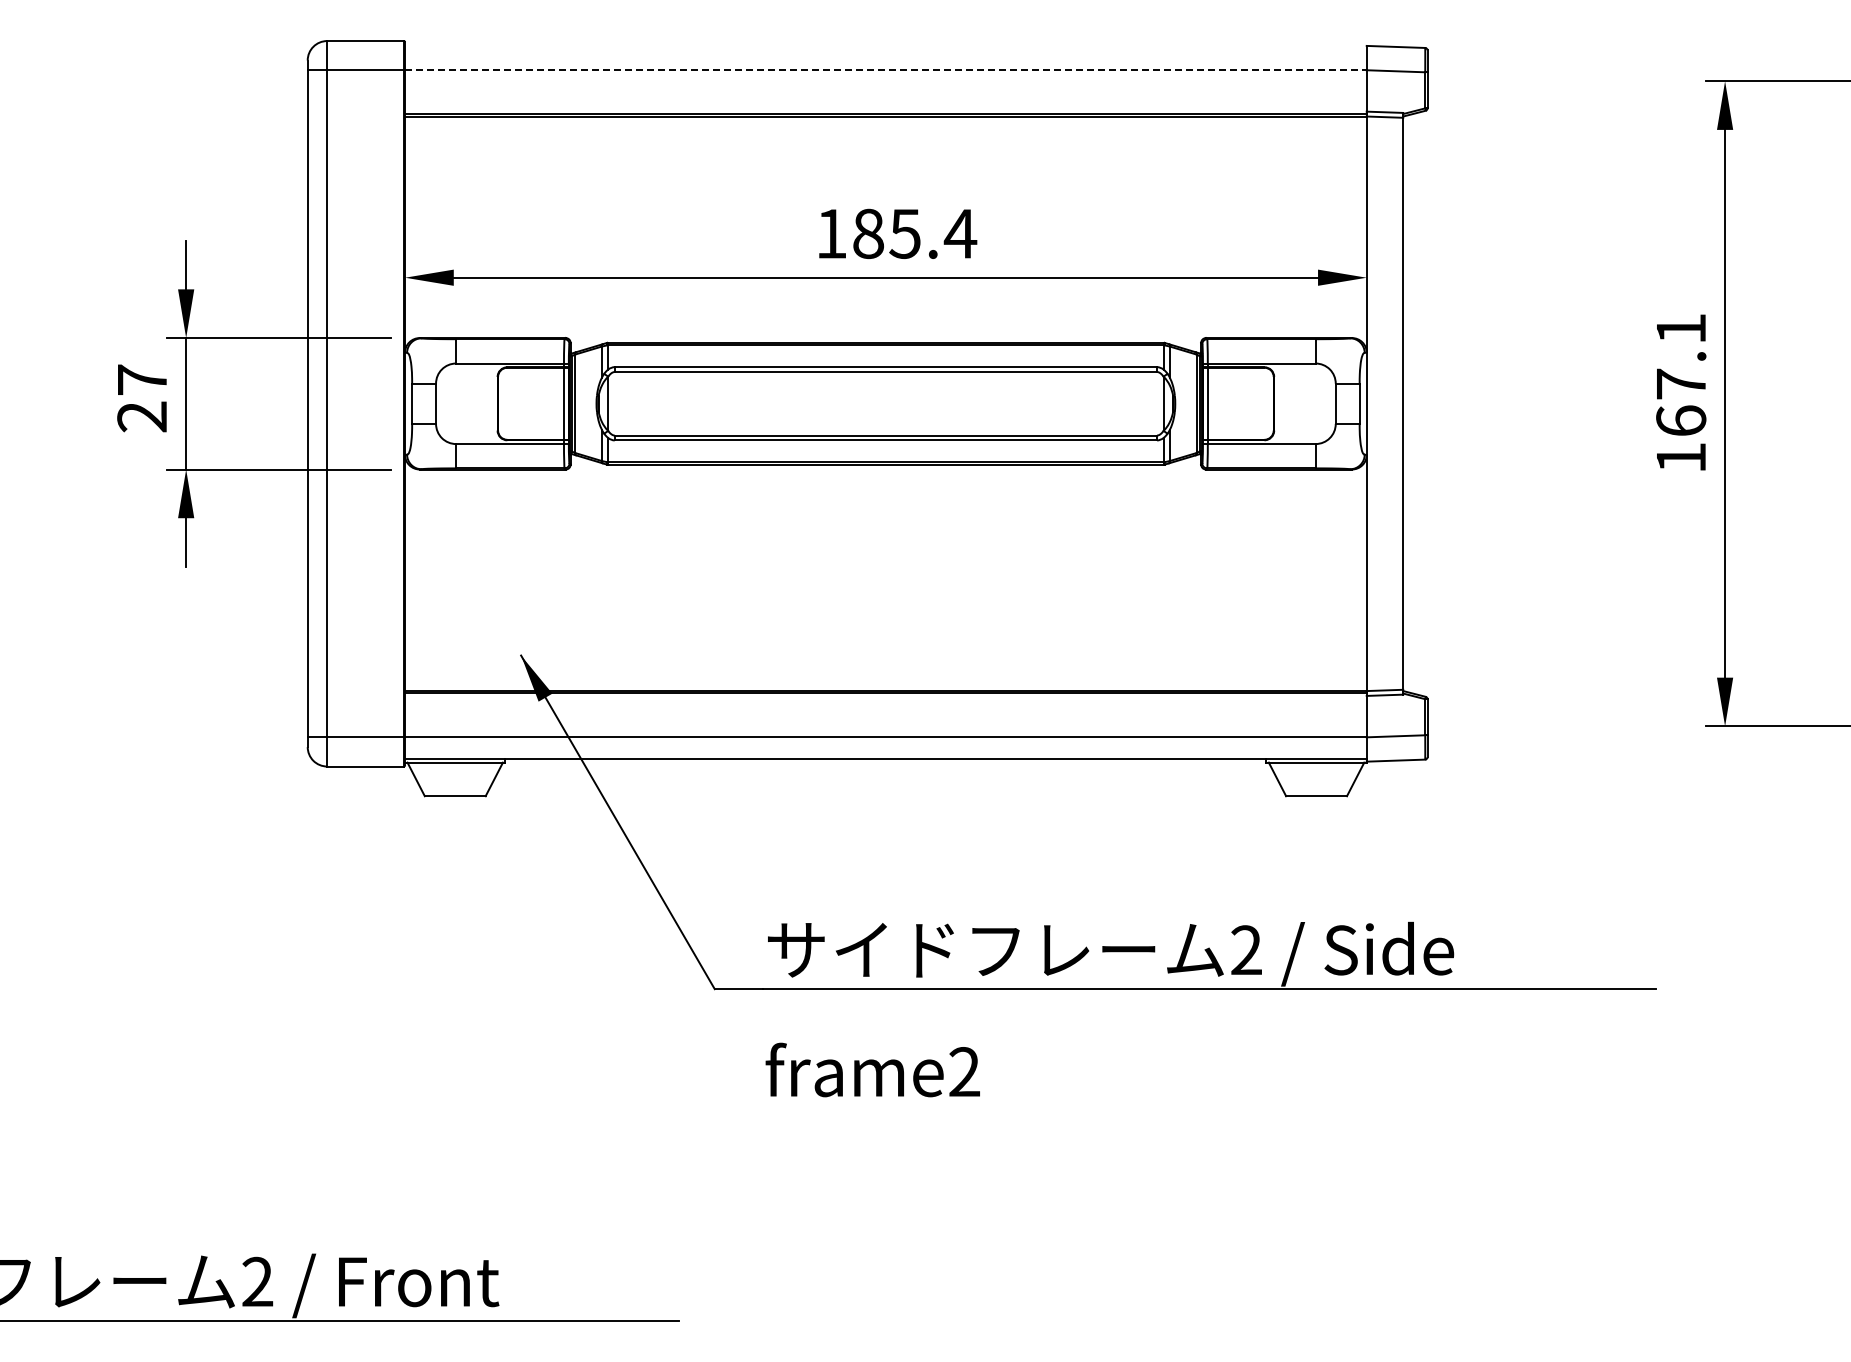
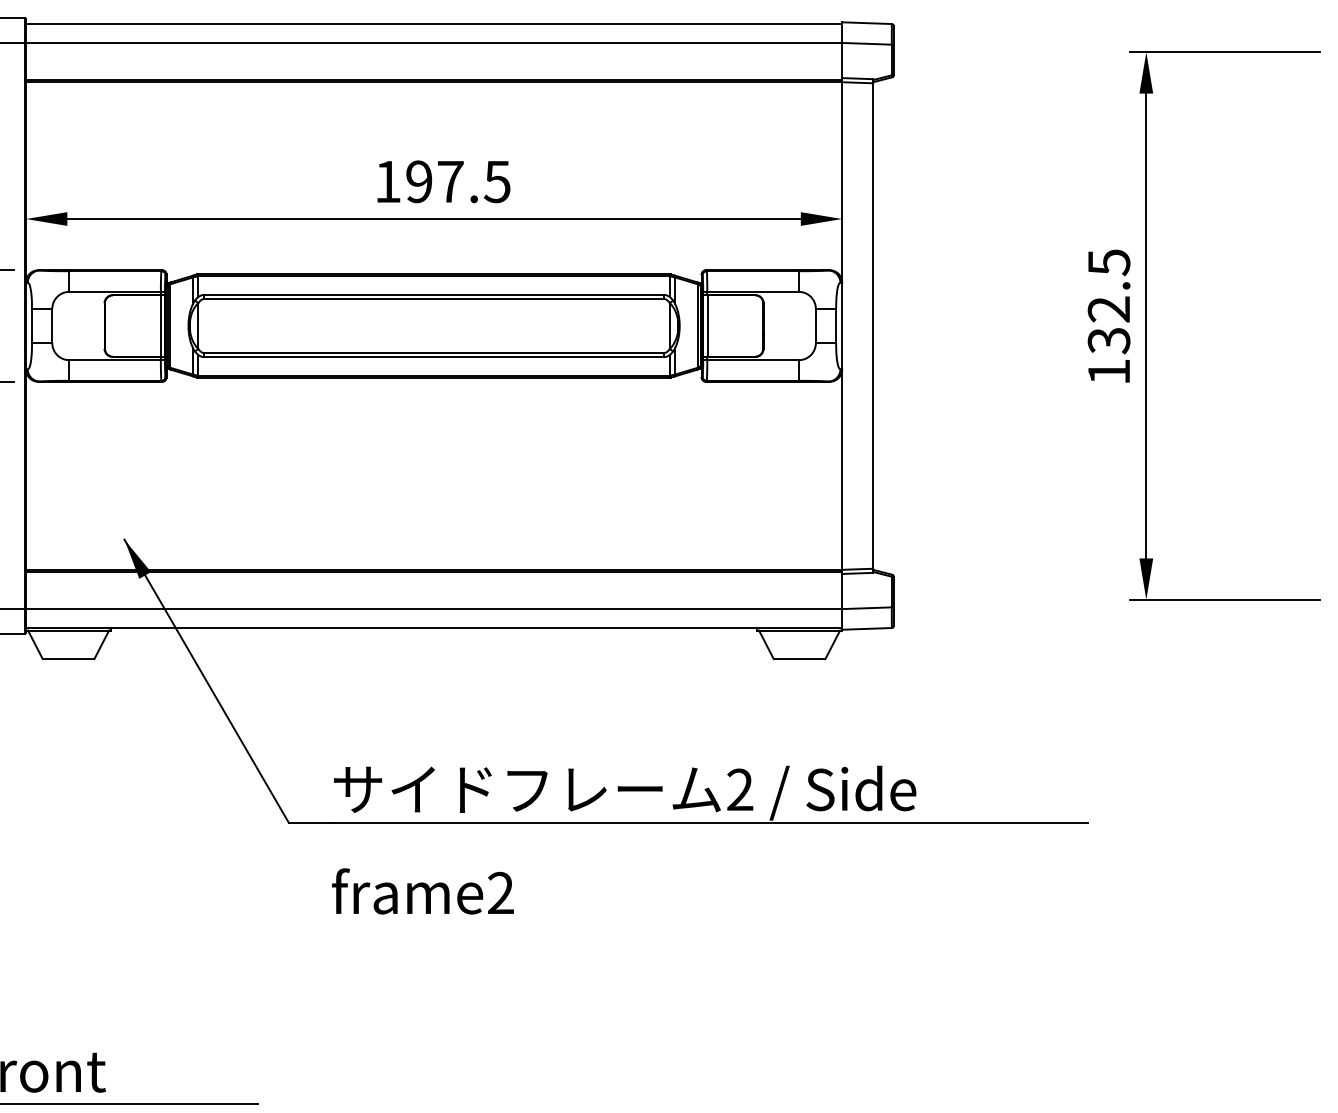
line: (885, 48) -> (433, 24), added
line: (885, 70) -> (433, 43), dashed -> solid
text: (915, 233) -> (459, 181), 185.4 -> 197.5
text: (1681, 375) -> (1109, 302), 167.1 -> 132.5

